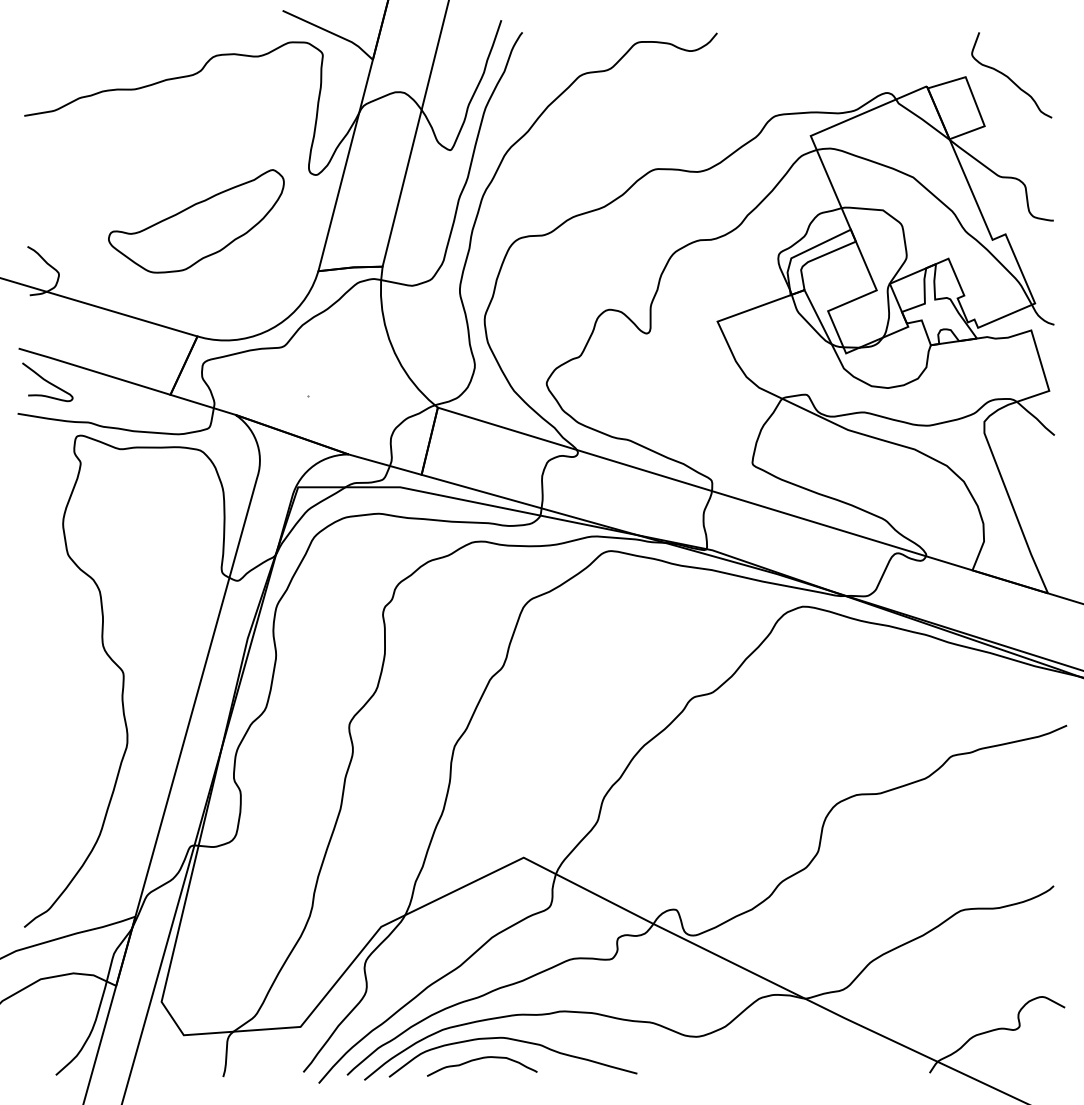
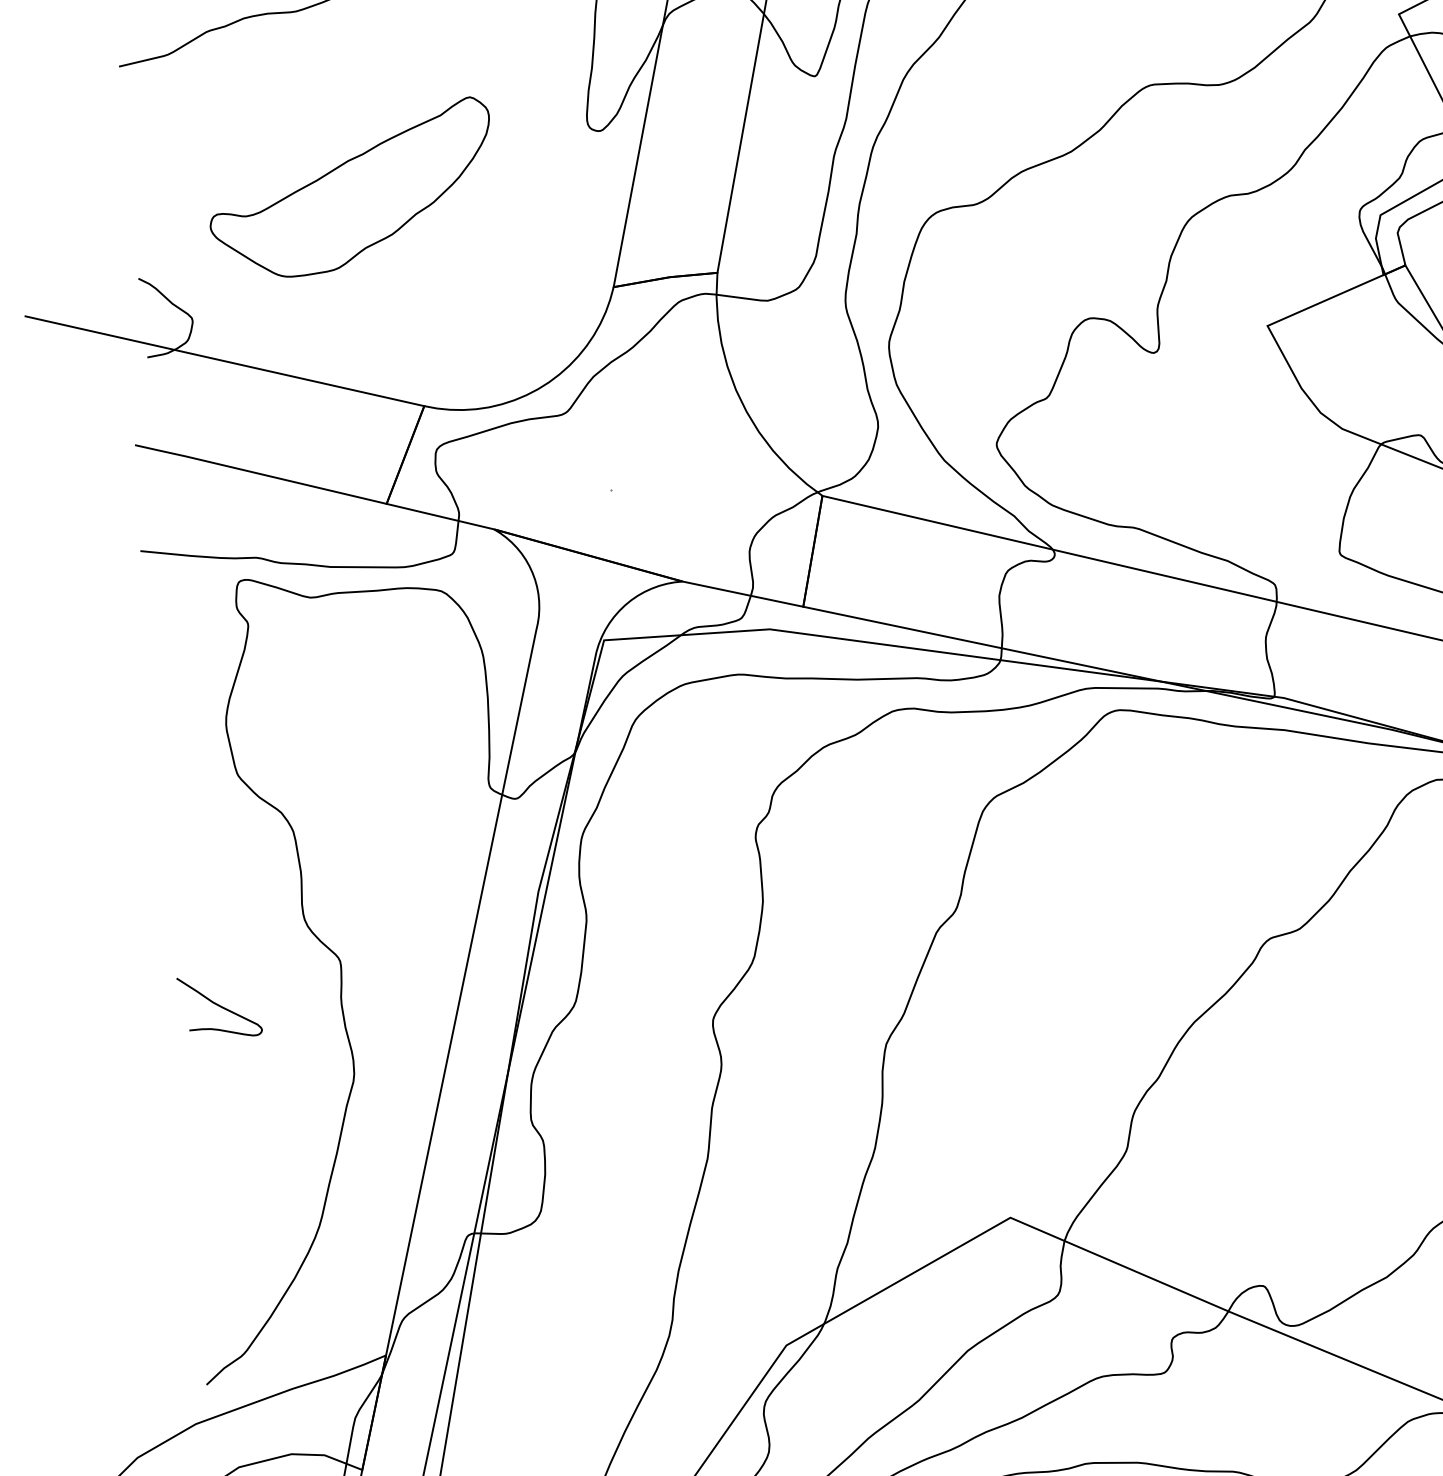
part: (196, 221) -> (351, 189), moved
curve: (47, 382) -> (219, 1007), moved

